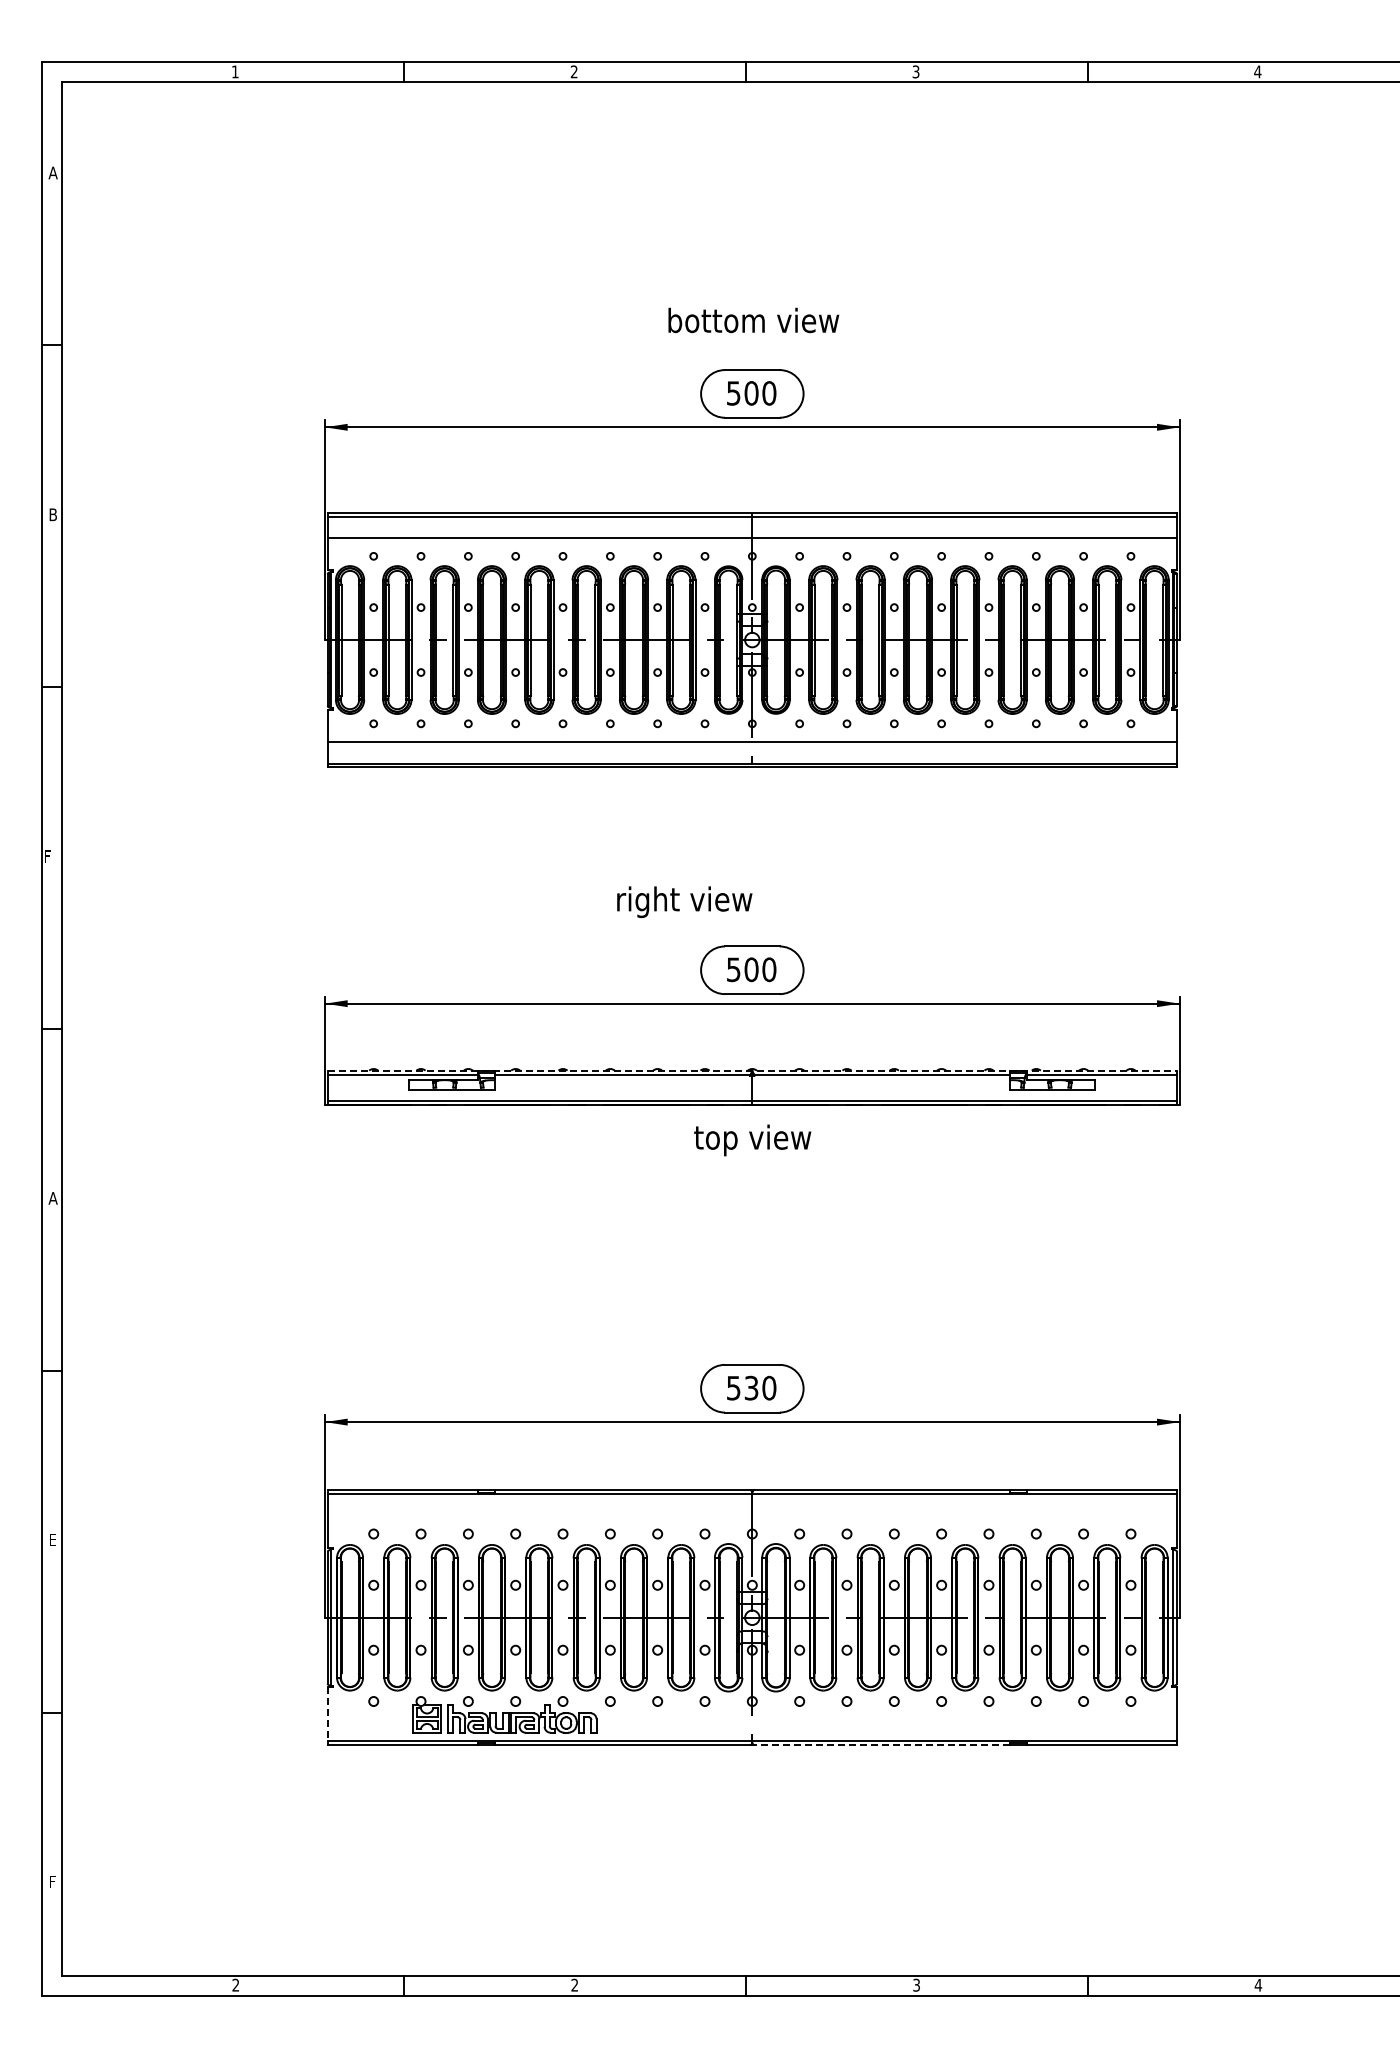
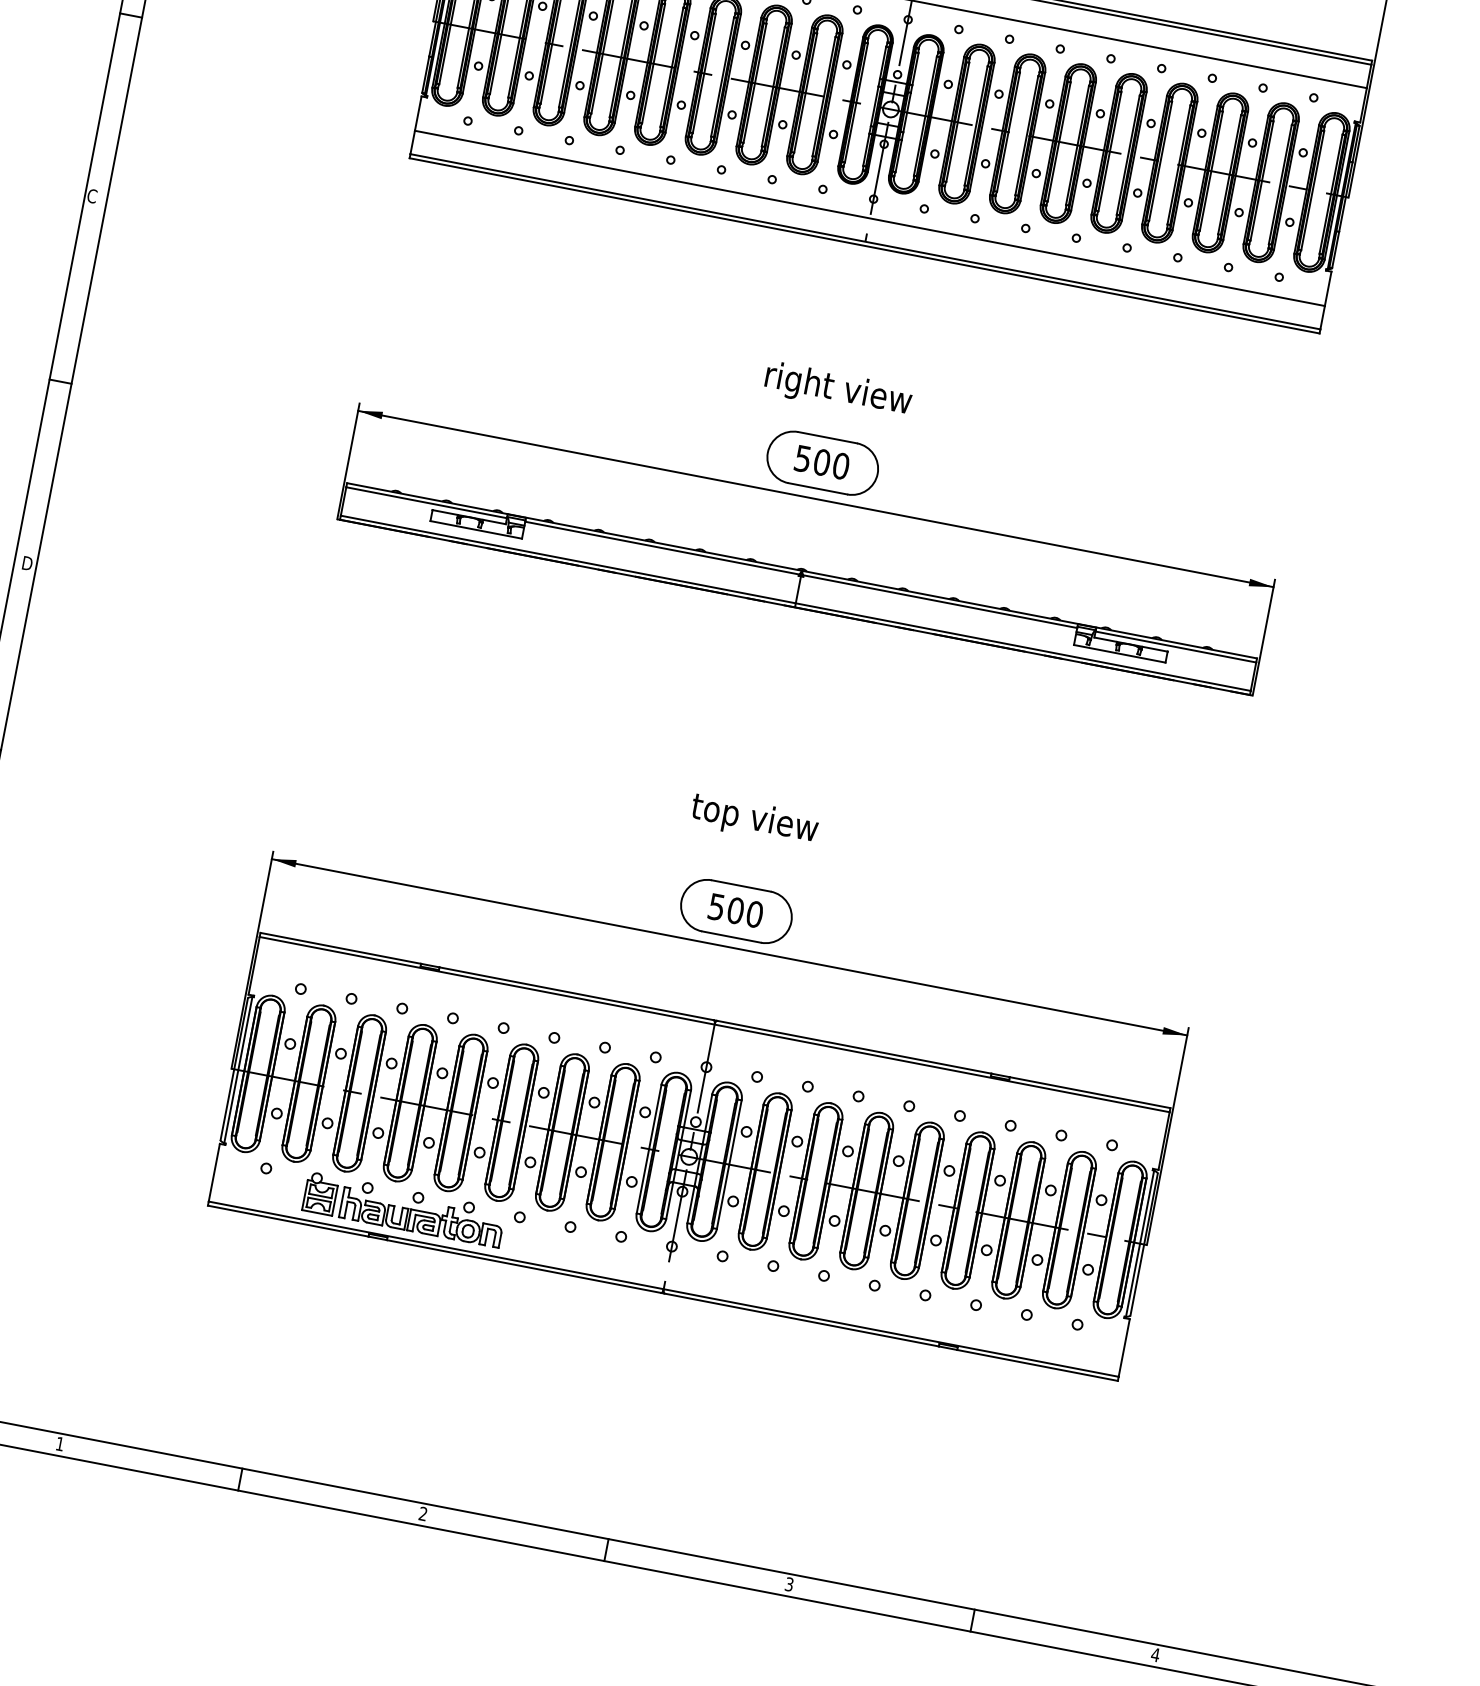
text: (48, 856) -> (92, 196), F -> C
text: (684, 902) -> (838, 390), moved
line: (752, 1070) -> (802, 570), dashed -> solid
text: (752, 1140) -> (754, 820), moved
text: (53, 1198) -> (27, 563), A -> D
text: (751, 1387) -> (735, 910), 530 -> 500
line: (327, 1714) -> (214, 1172), dashed -> solid
line: (881, 1745) -> (801, 1320), dashed -> solid
text: (235, 1984) -> (59, 1443), 2 -> 1

